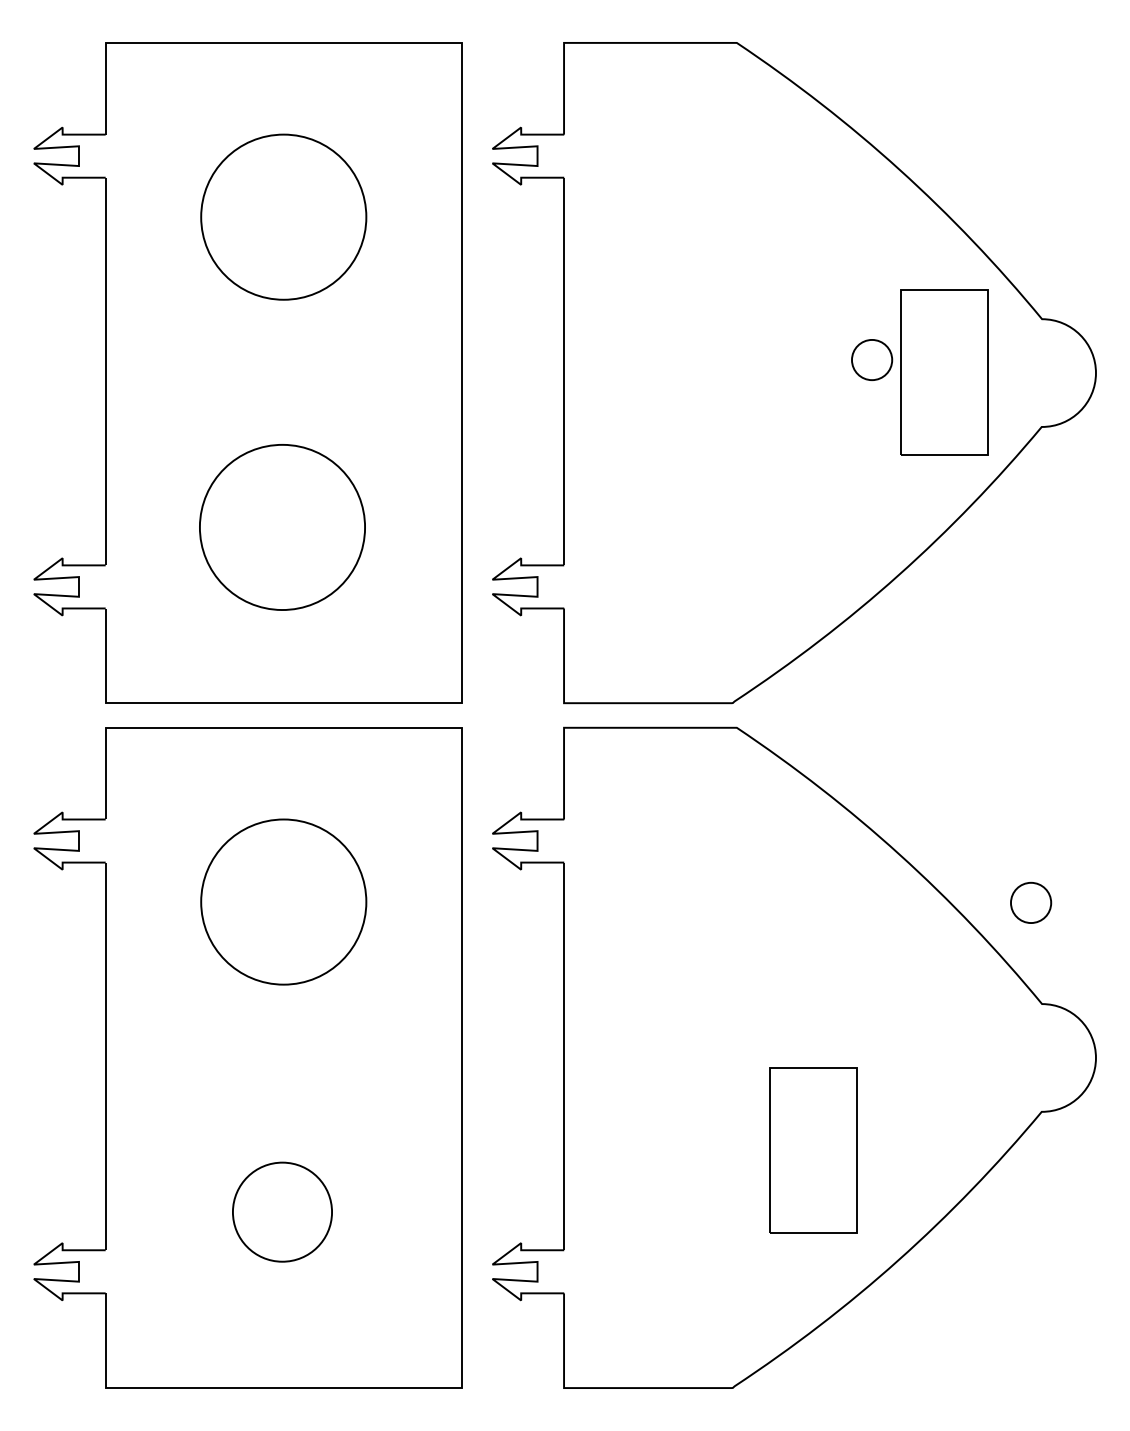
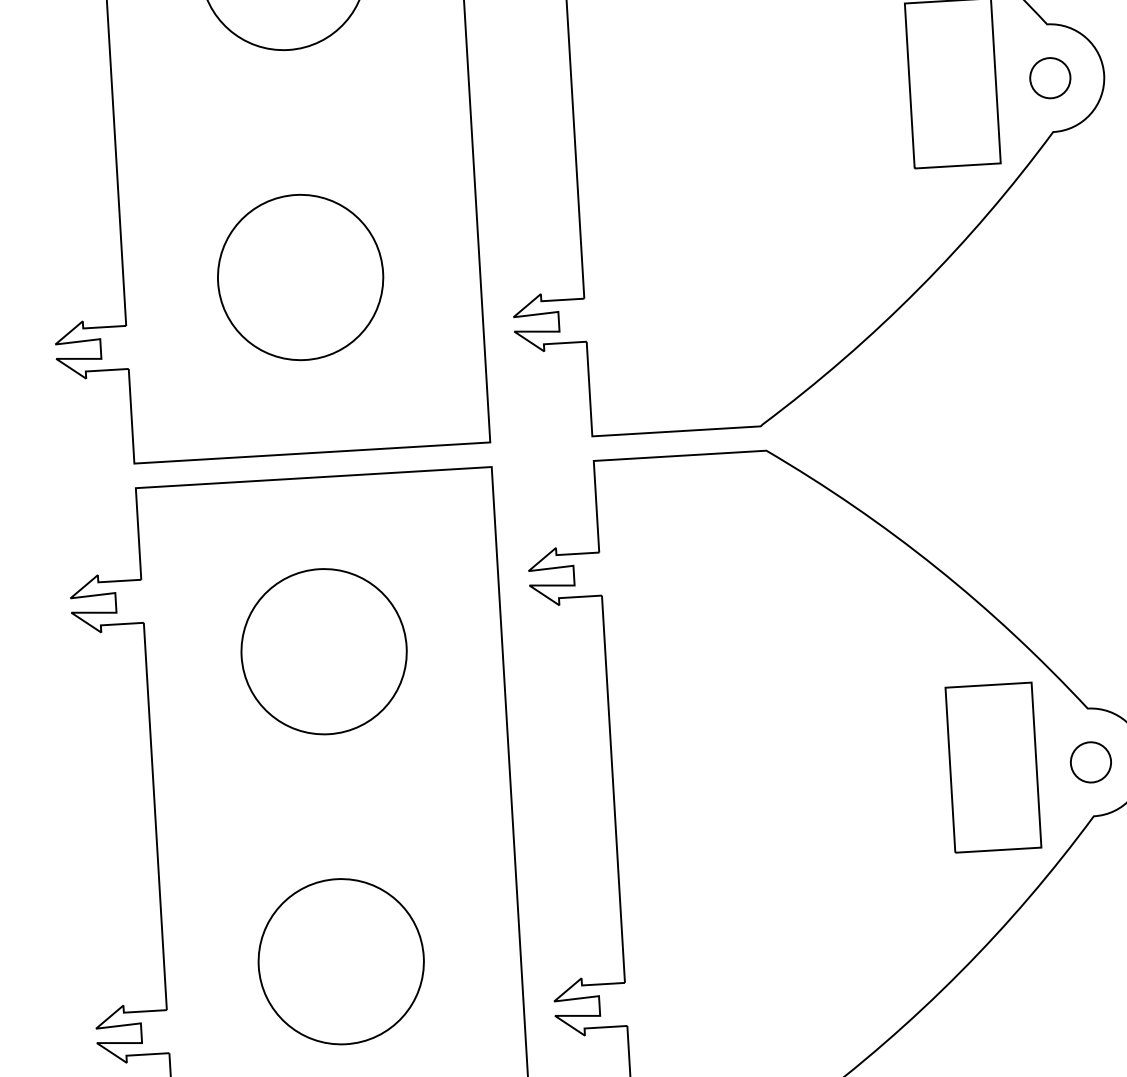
part: (872, 359) -> (1050, 77), moved
part: (1031, 902) -> (1091, 761), moved
part: (813, 1150) -> (993, 767), moved
part: (282, 1211) -> (341, 960), size x1.67

